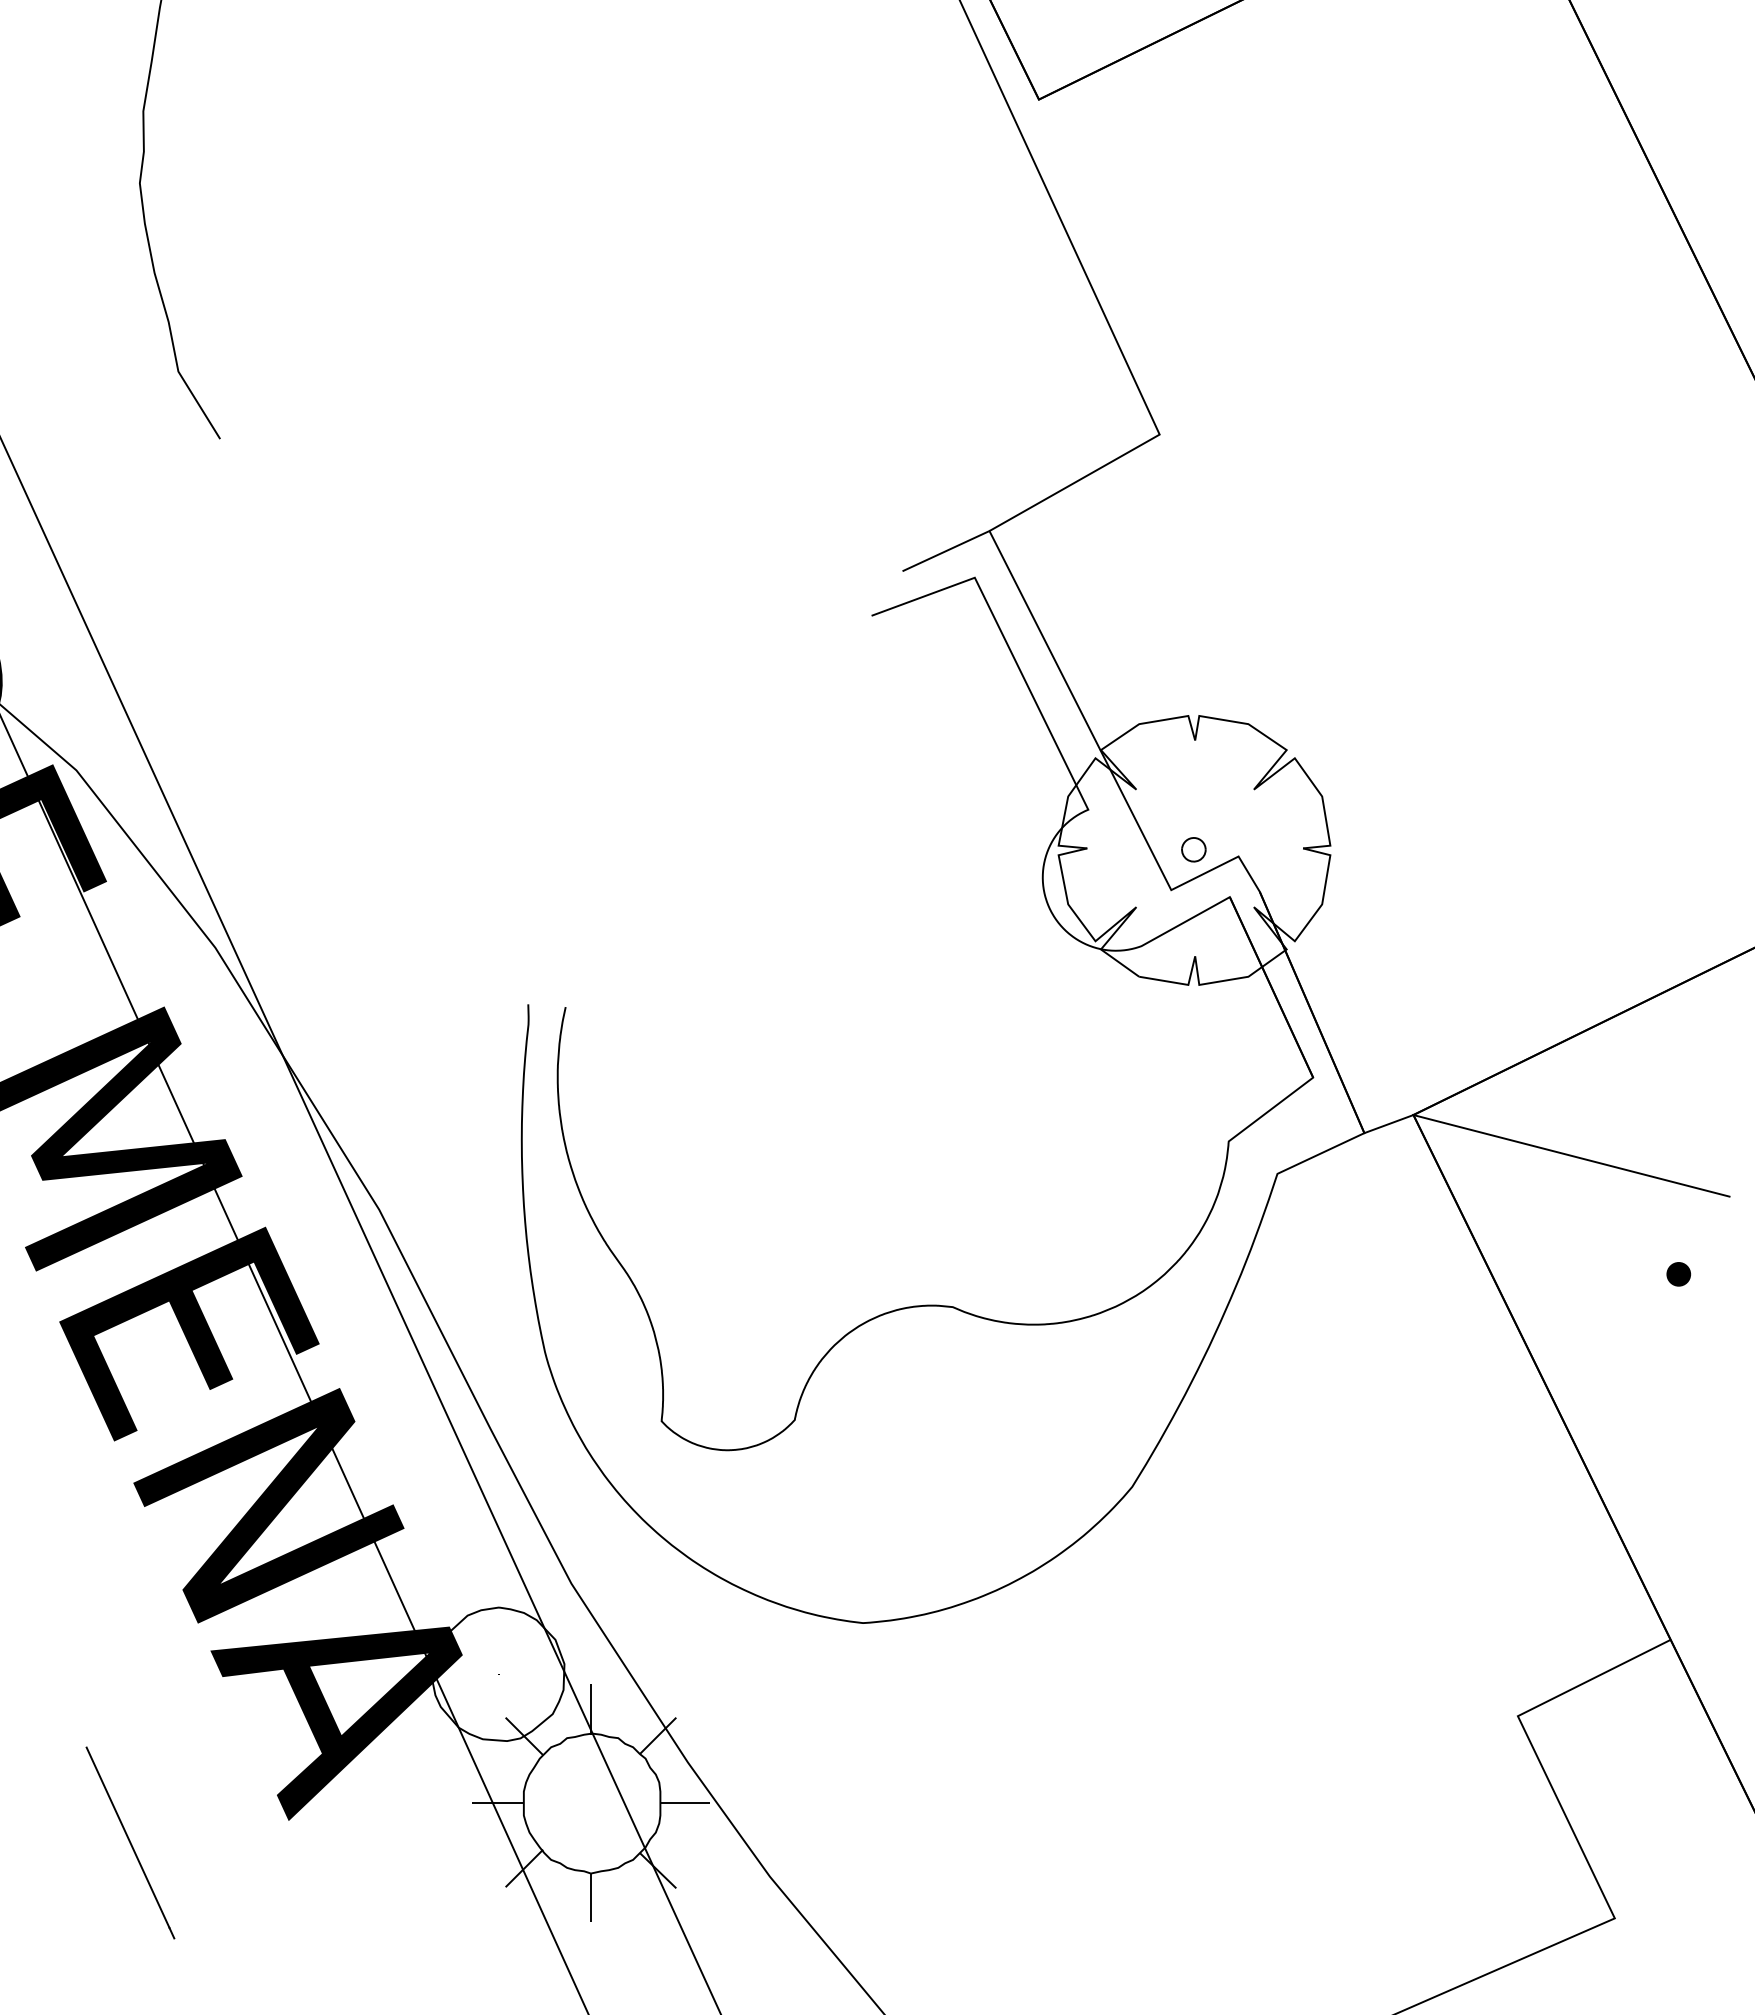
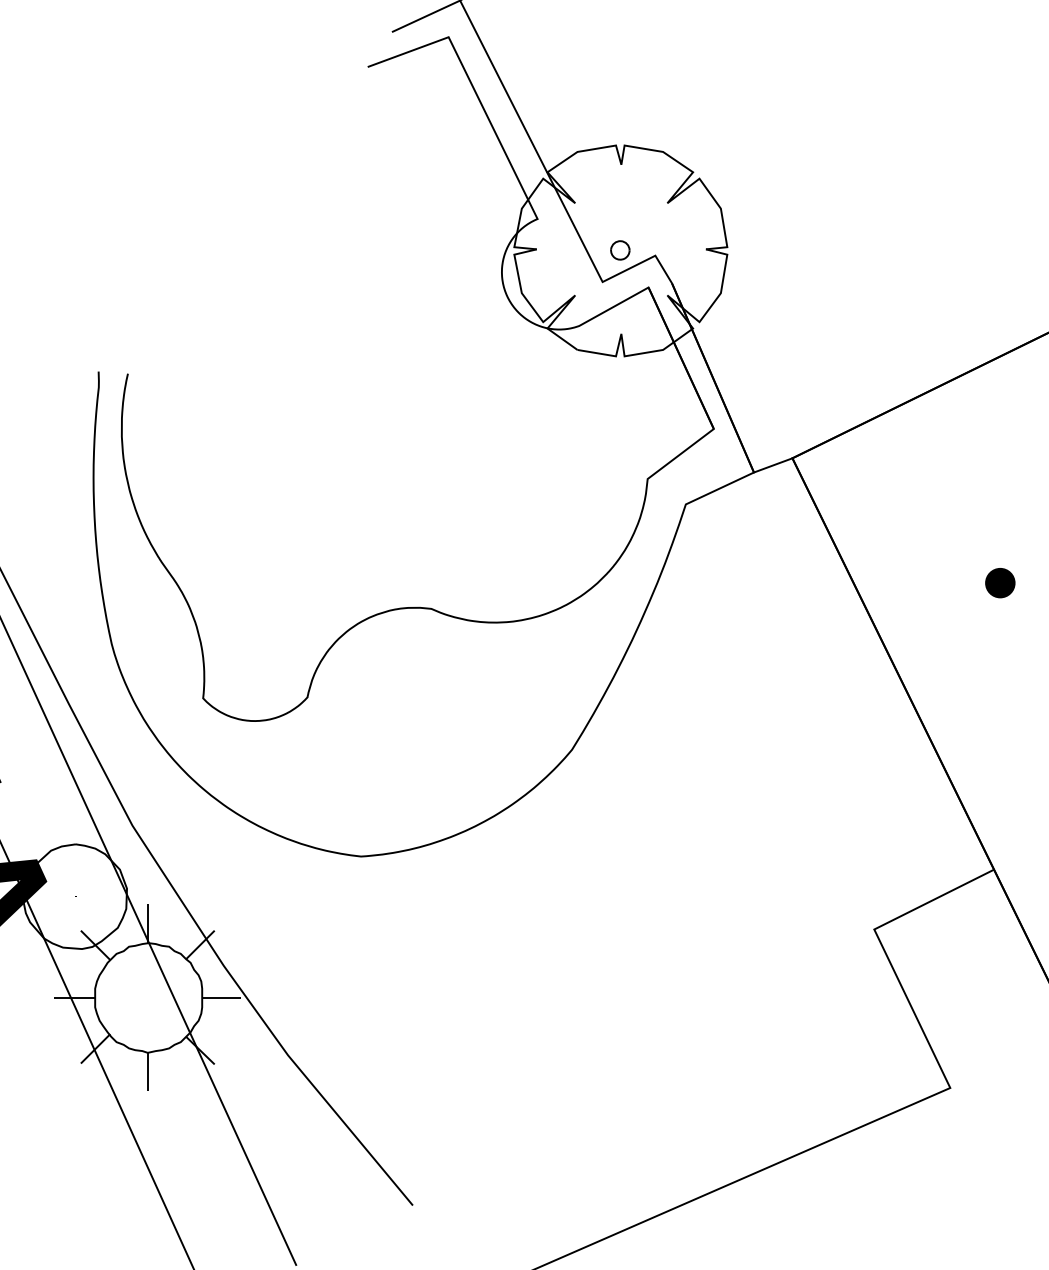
line: (1571, 1155) -> (916, 490), removed
part: (1678, 1274) -> (1000, 583), size x1.6

